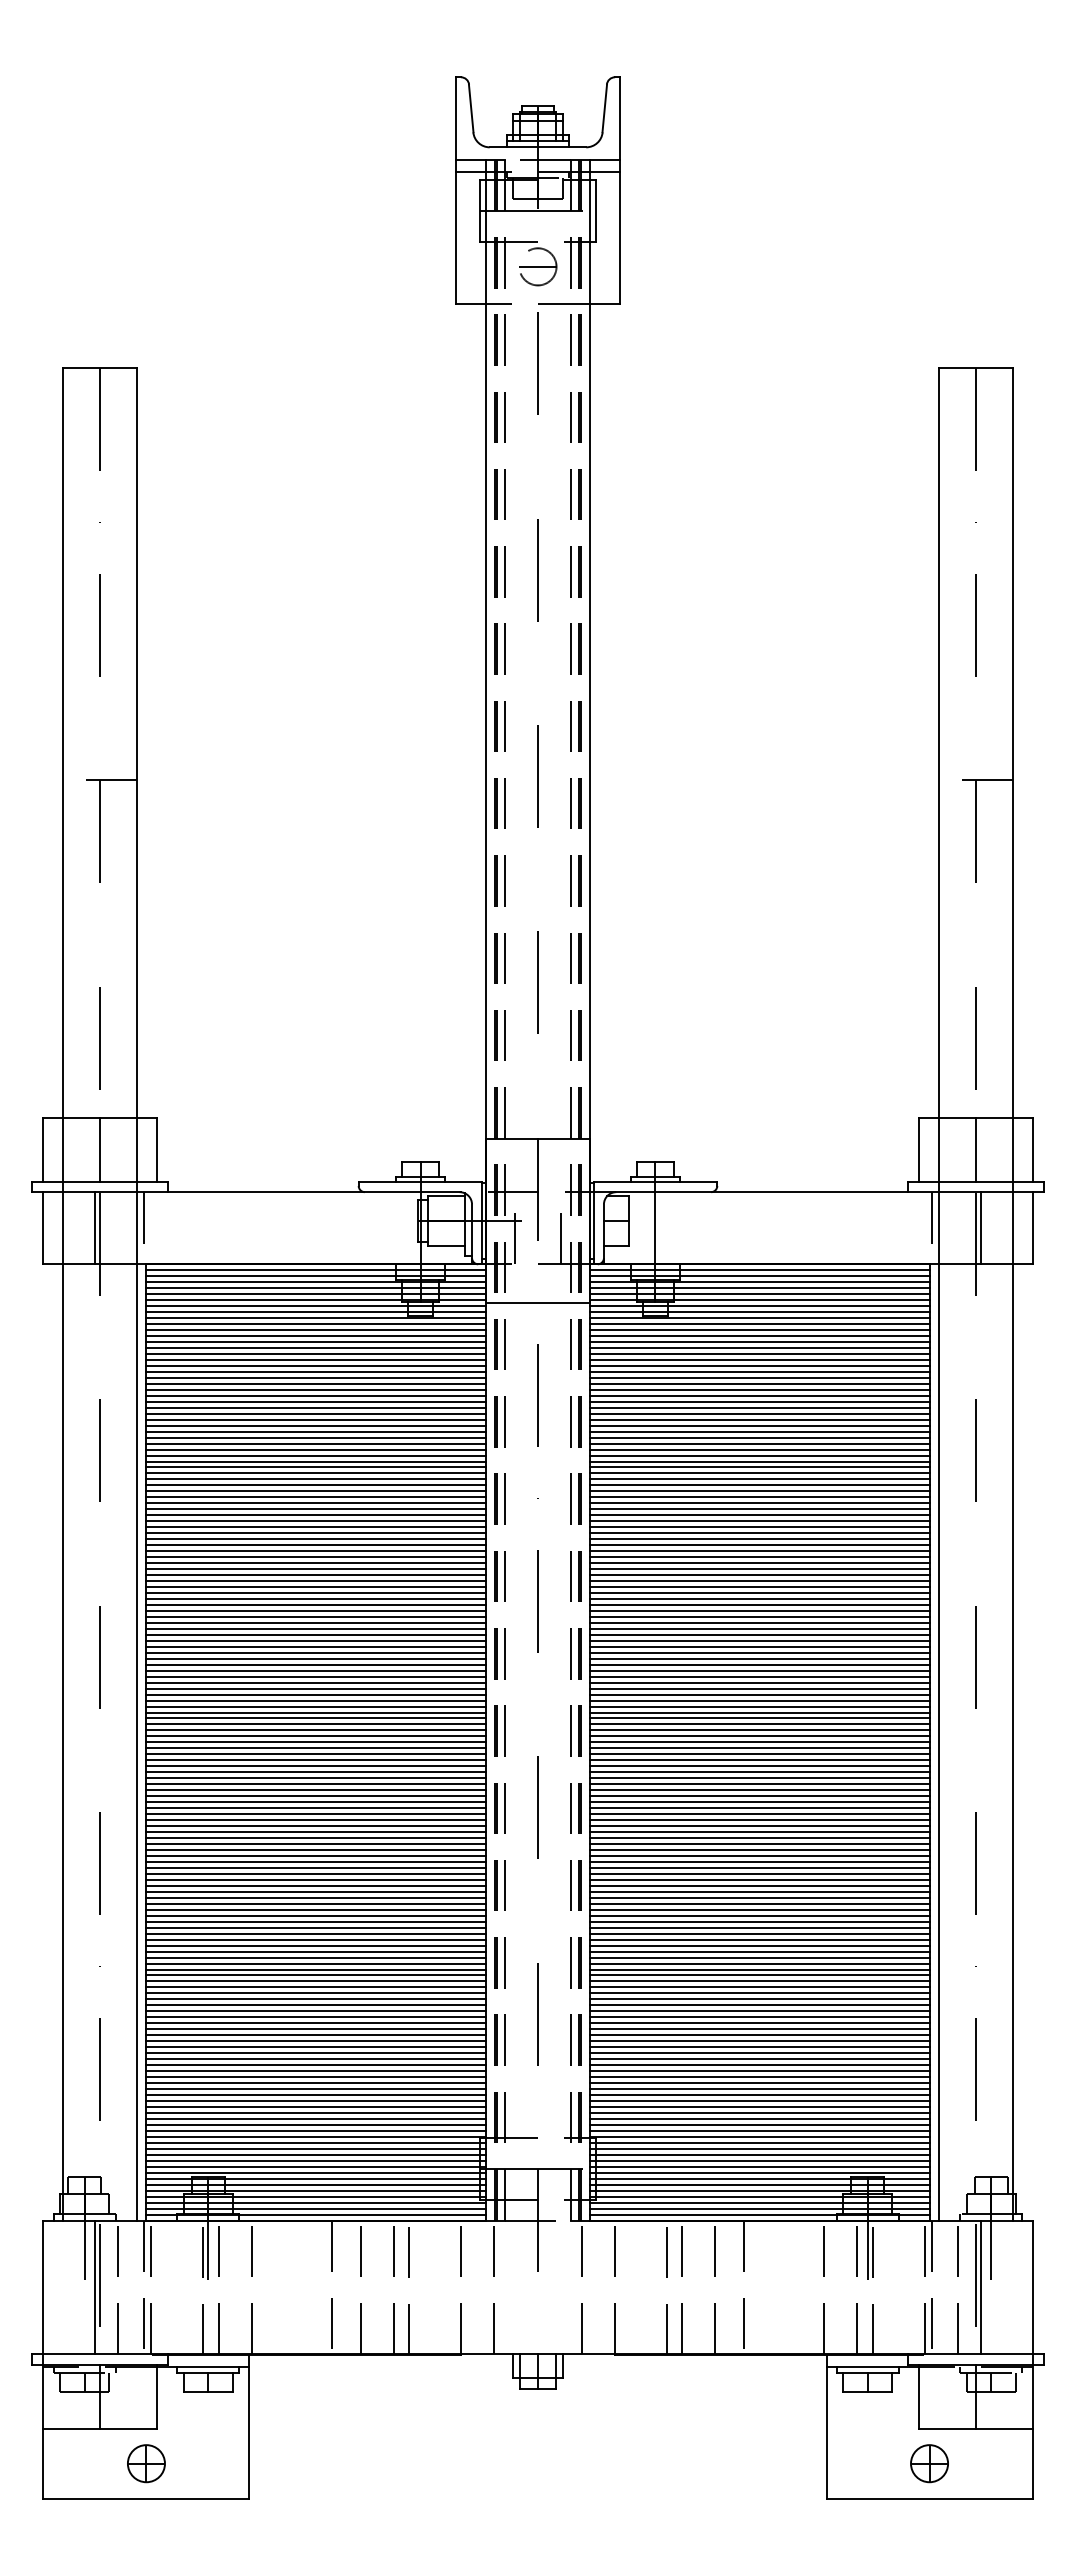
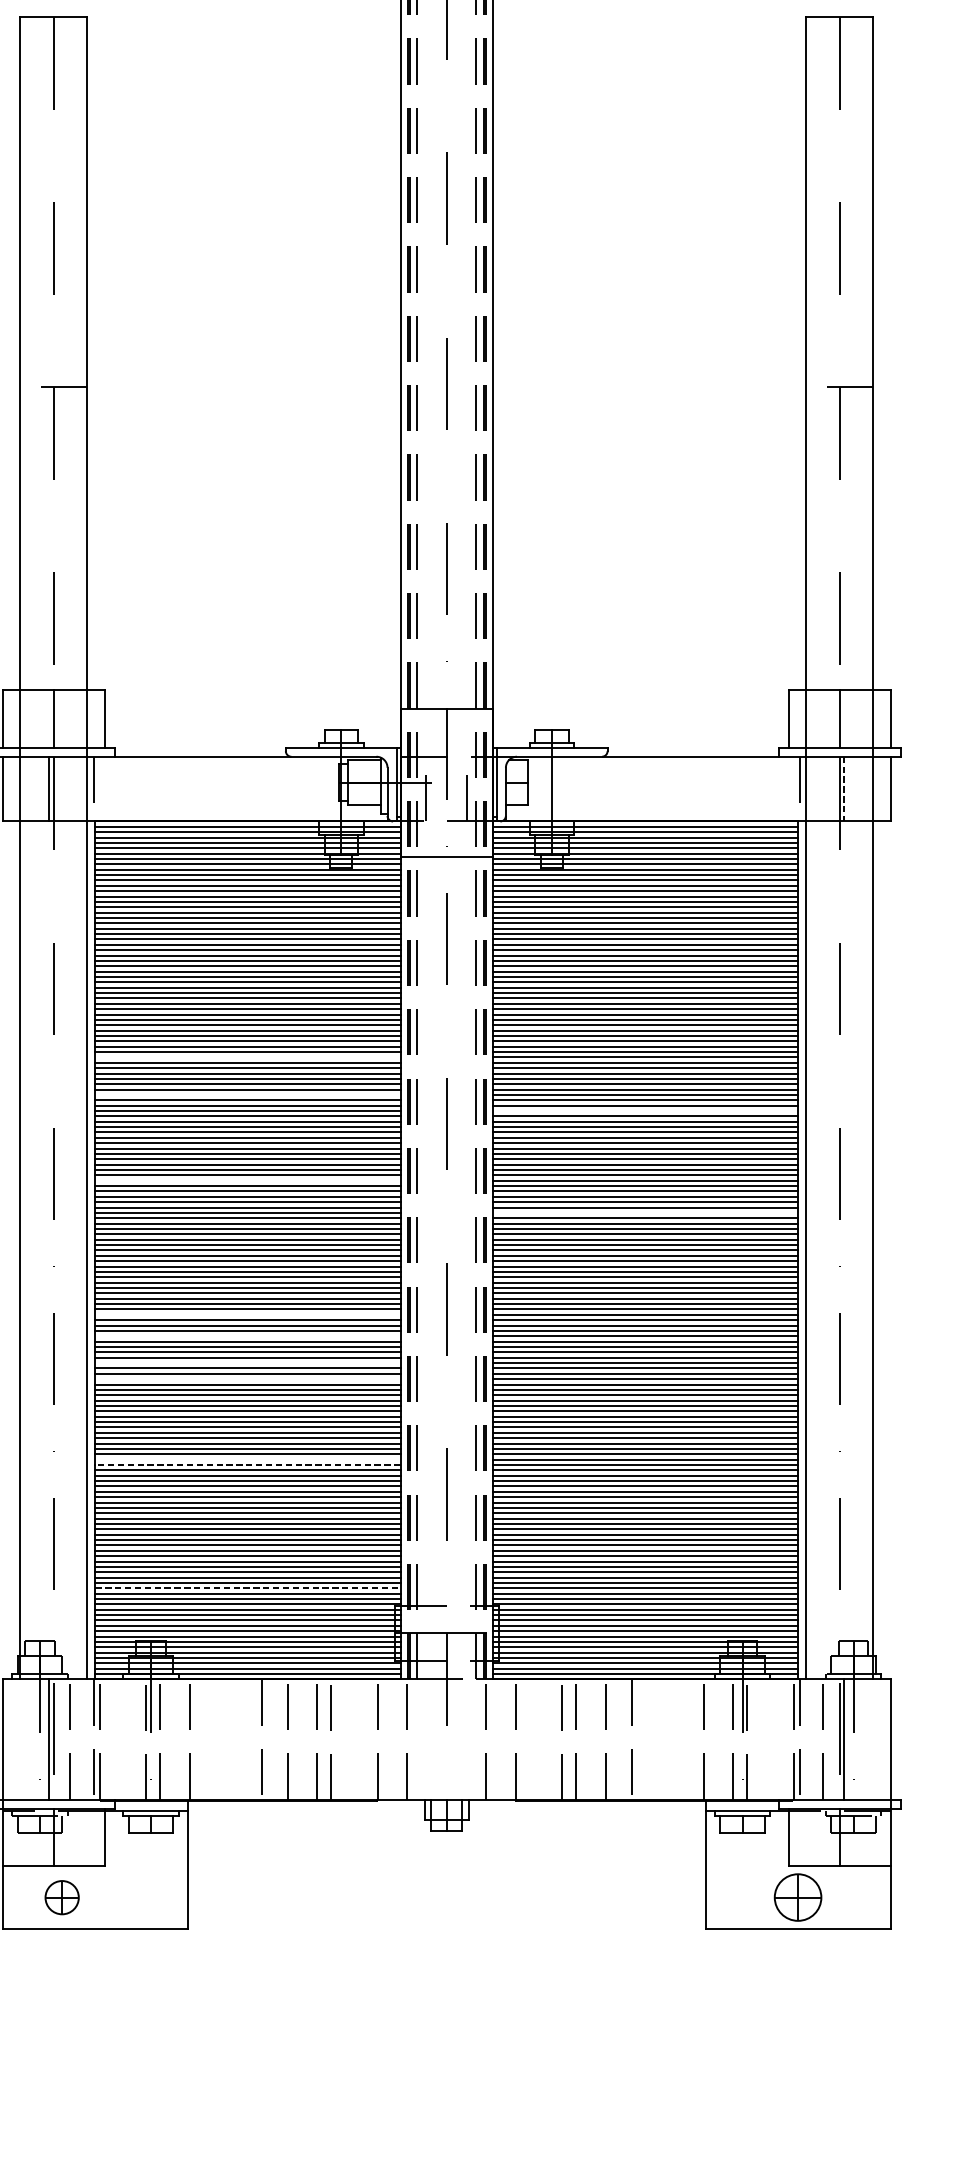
line: (981, 1228) -> (844, 789), solid -> dashed
line: (316, 1527) -> (247, 1057), removed
line: (316, 1569) -> (247, 1095), removed
line: (759, 1587) -> (645, 1111), removed
line: (316, 1664) -> (247, 1180), removed
line: (759, 1700) -> (645, 1212), removed
line: (316, 1814) -> (247, 1315), removed
line: (316, 1838) -> (247, 1336), removed
line: (316, 1867) -> (247, 1362), removed
line: (316, 1885) -> (247, 1378), removed
line: (316, 1975) -> (247, 1459), removed
line: (315, 1981) -> (247, 1465), solid -> dashed
line: (316, 2118) -> (247, 1587), solid -> dashed
part: (146, 2463) -> (62, 1897), moved
part: (929, 2463) -> (798, 1897), size x1.4

